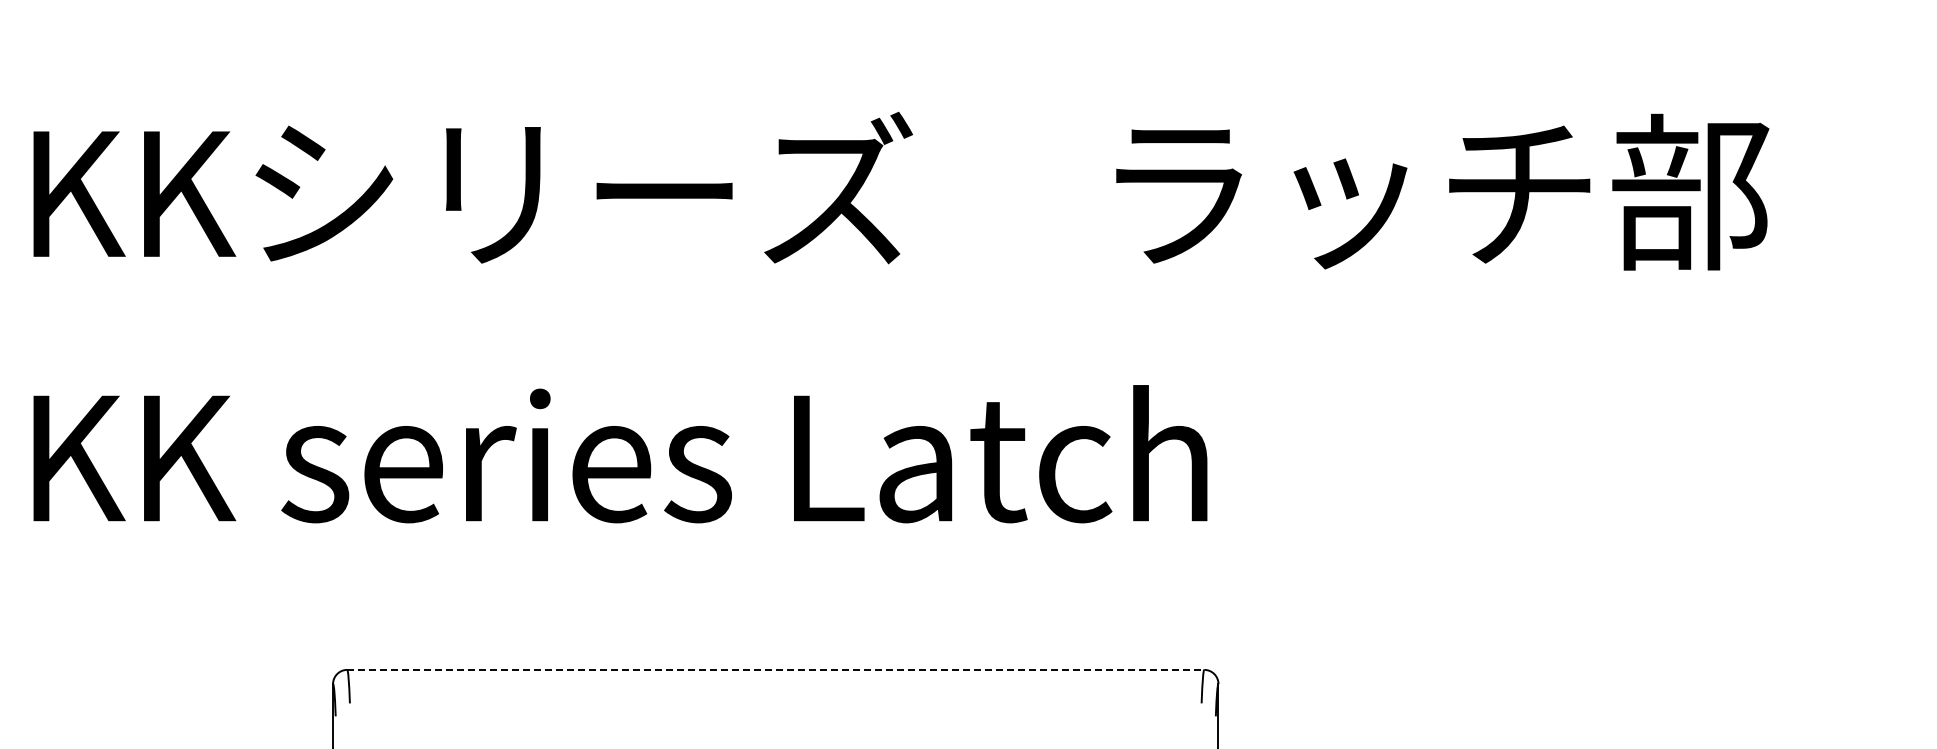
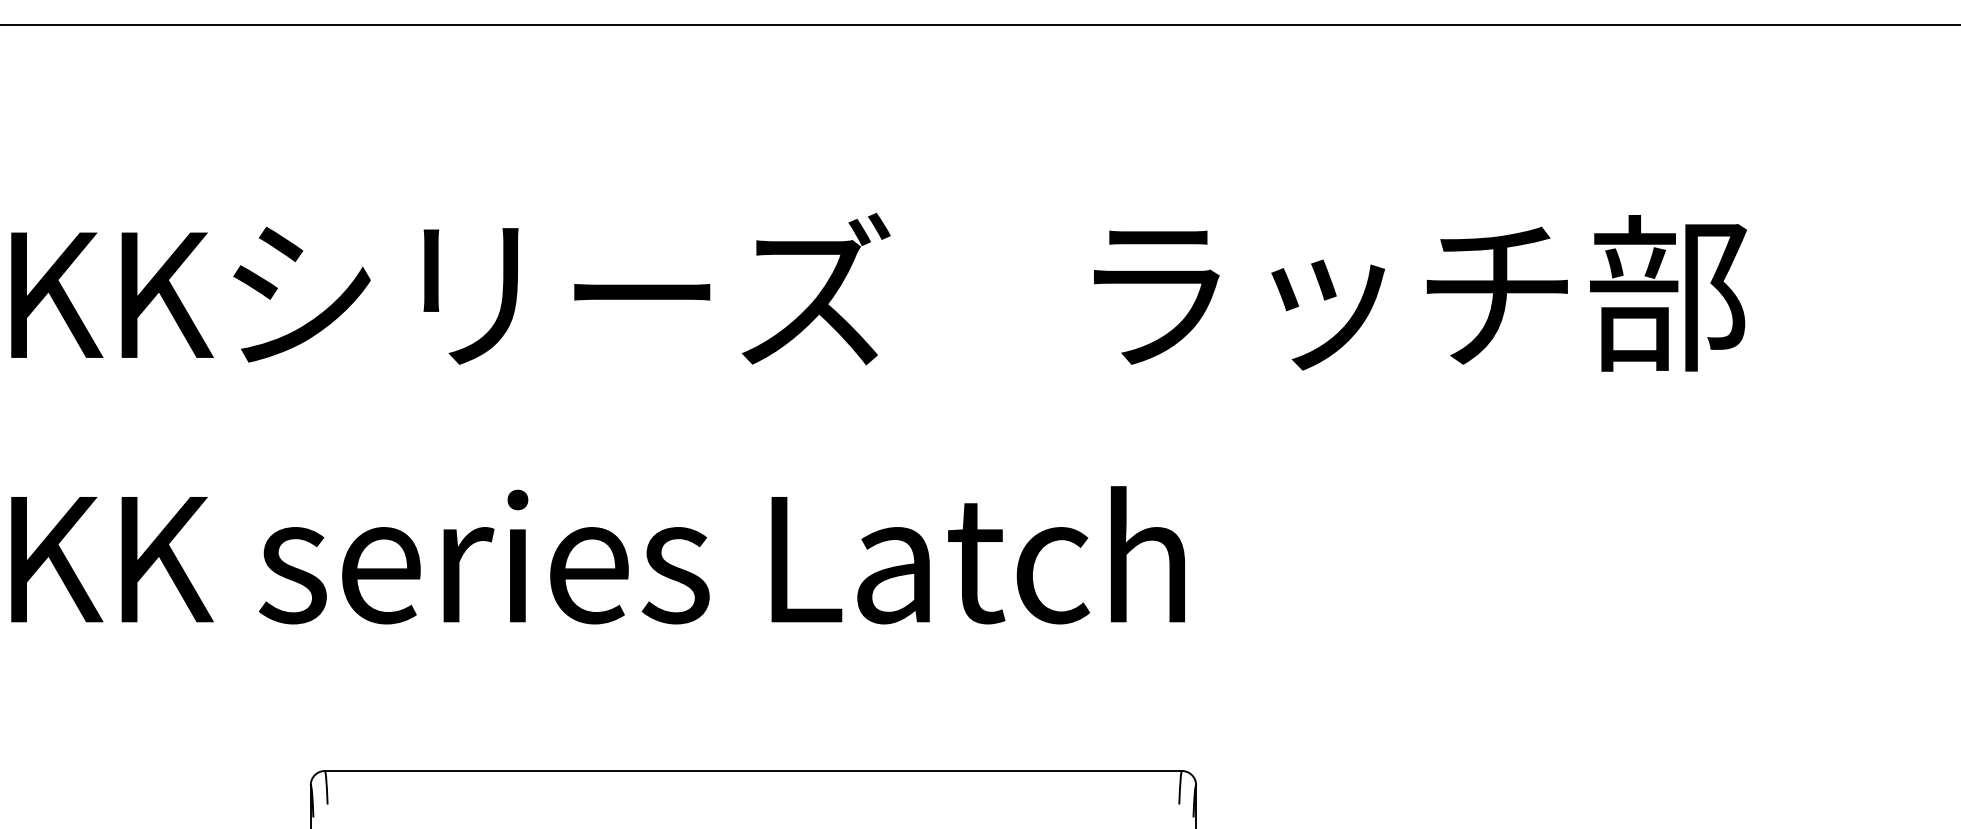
line: (775, 669) -> (753, 770), dashed -> solid

